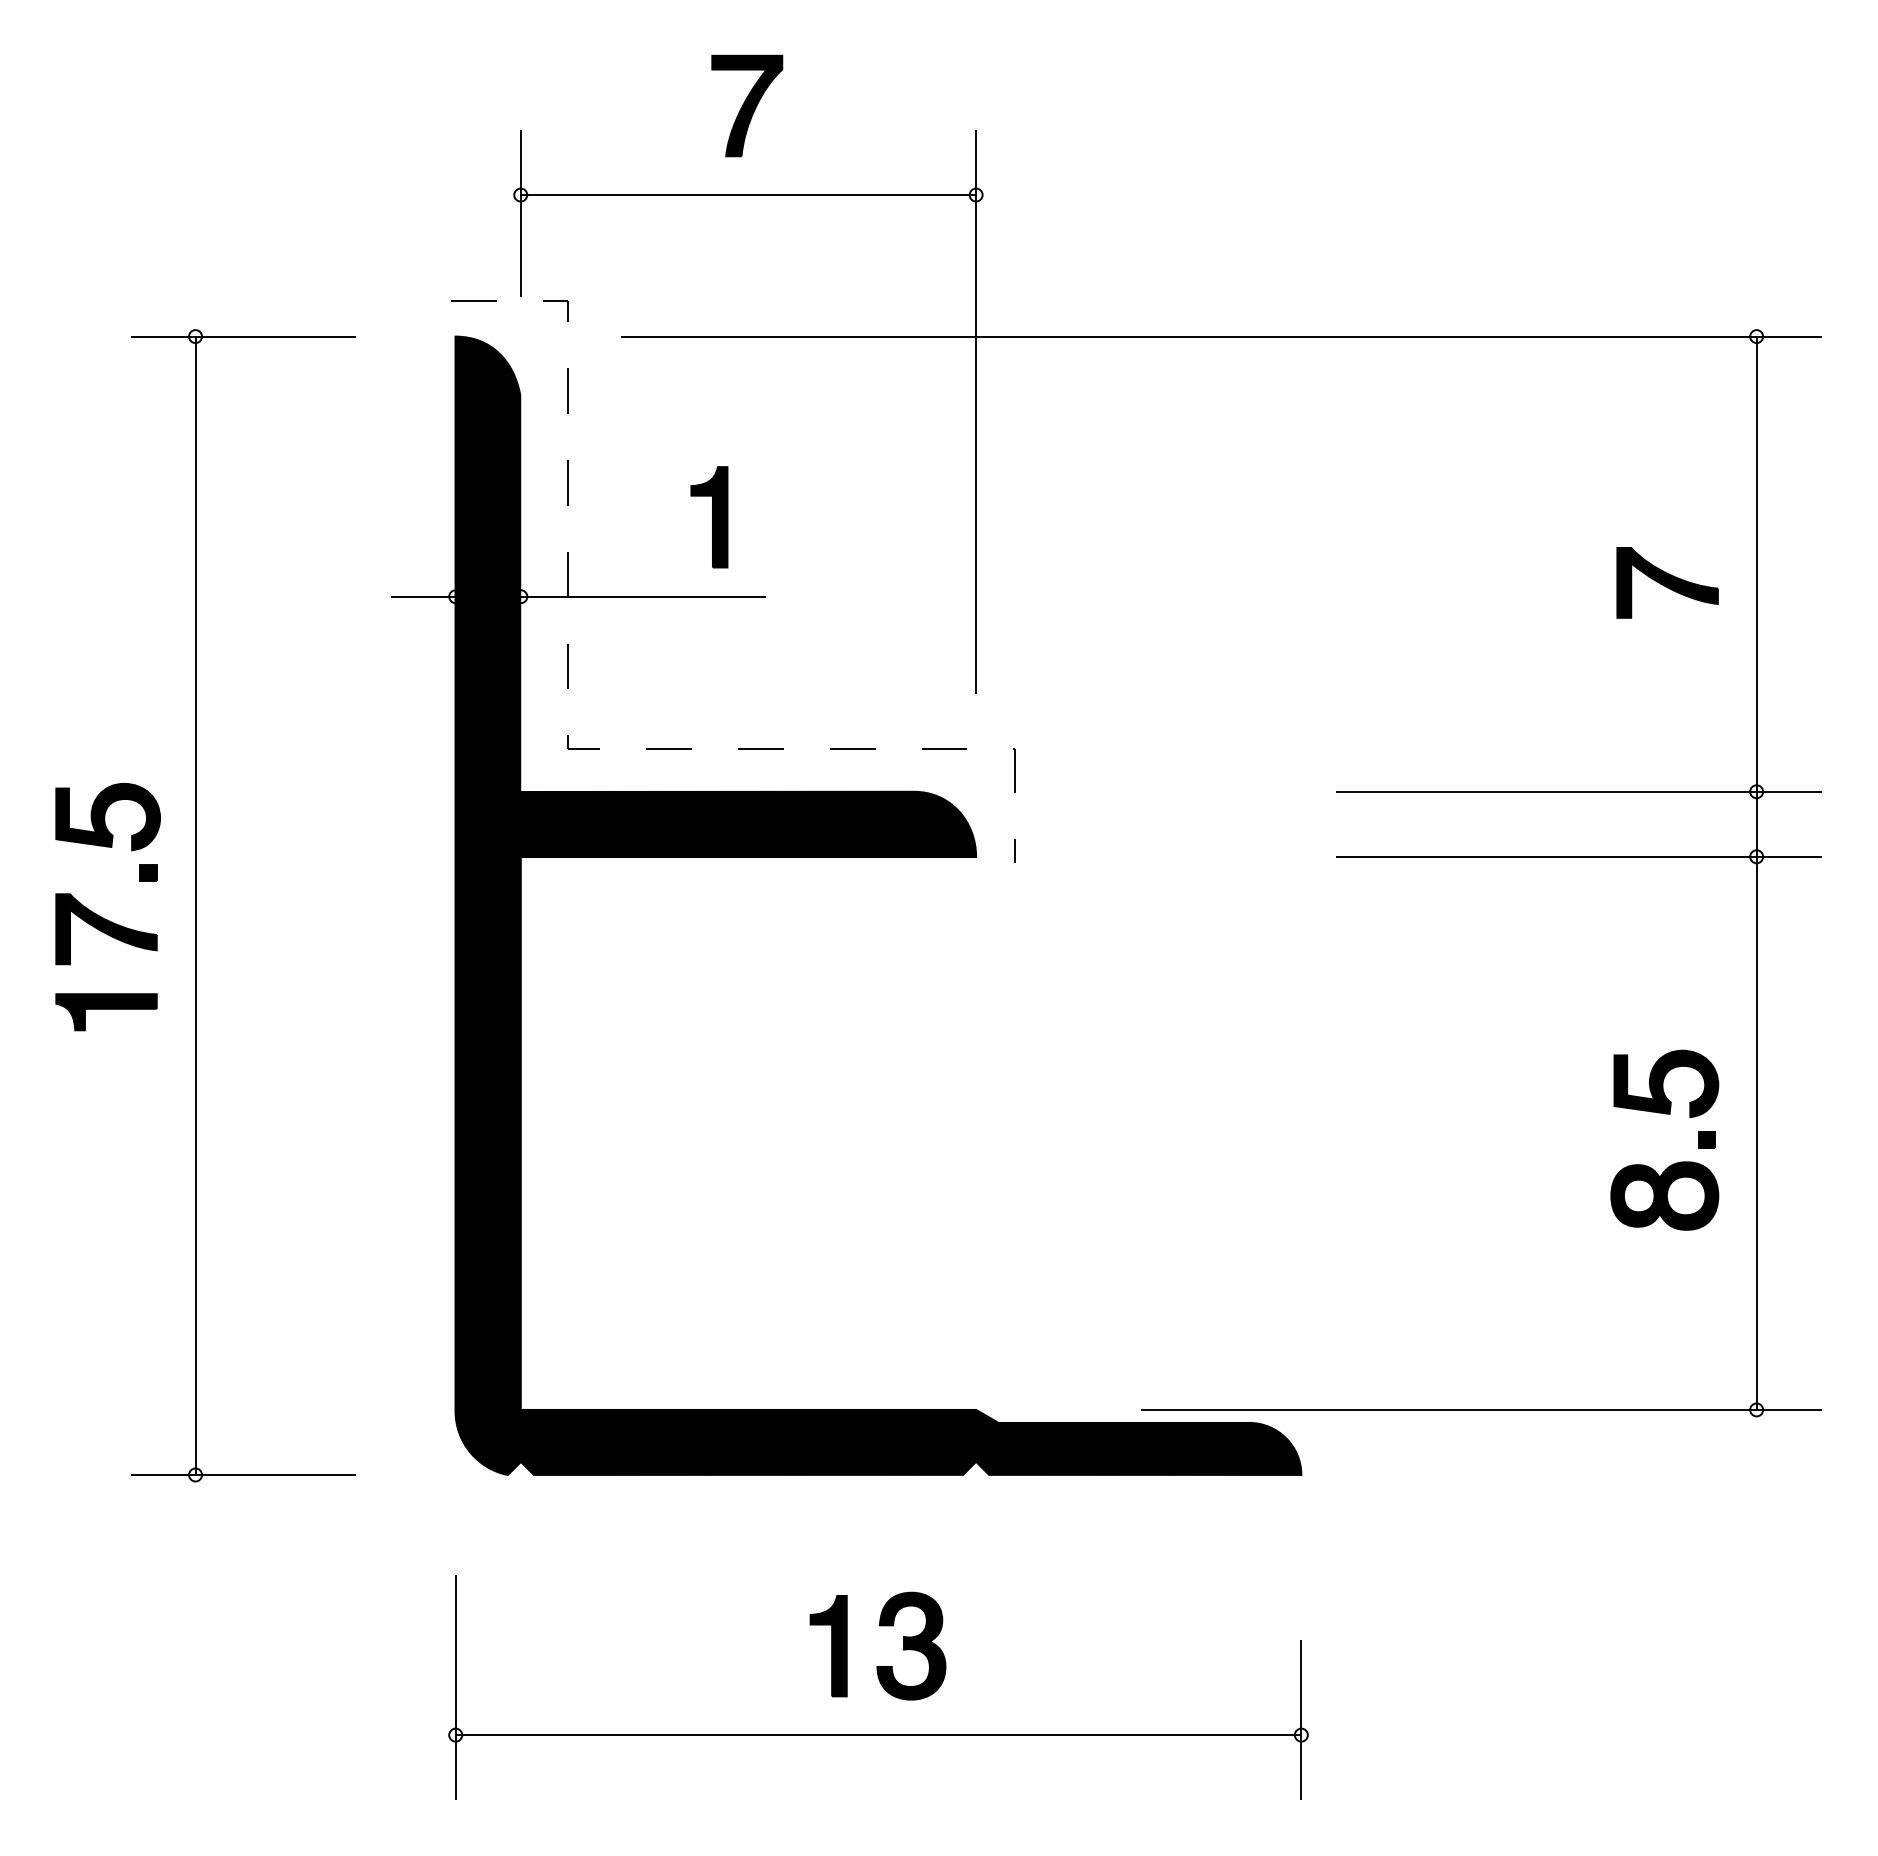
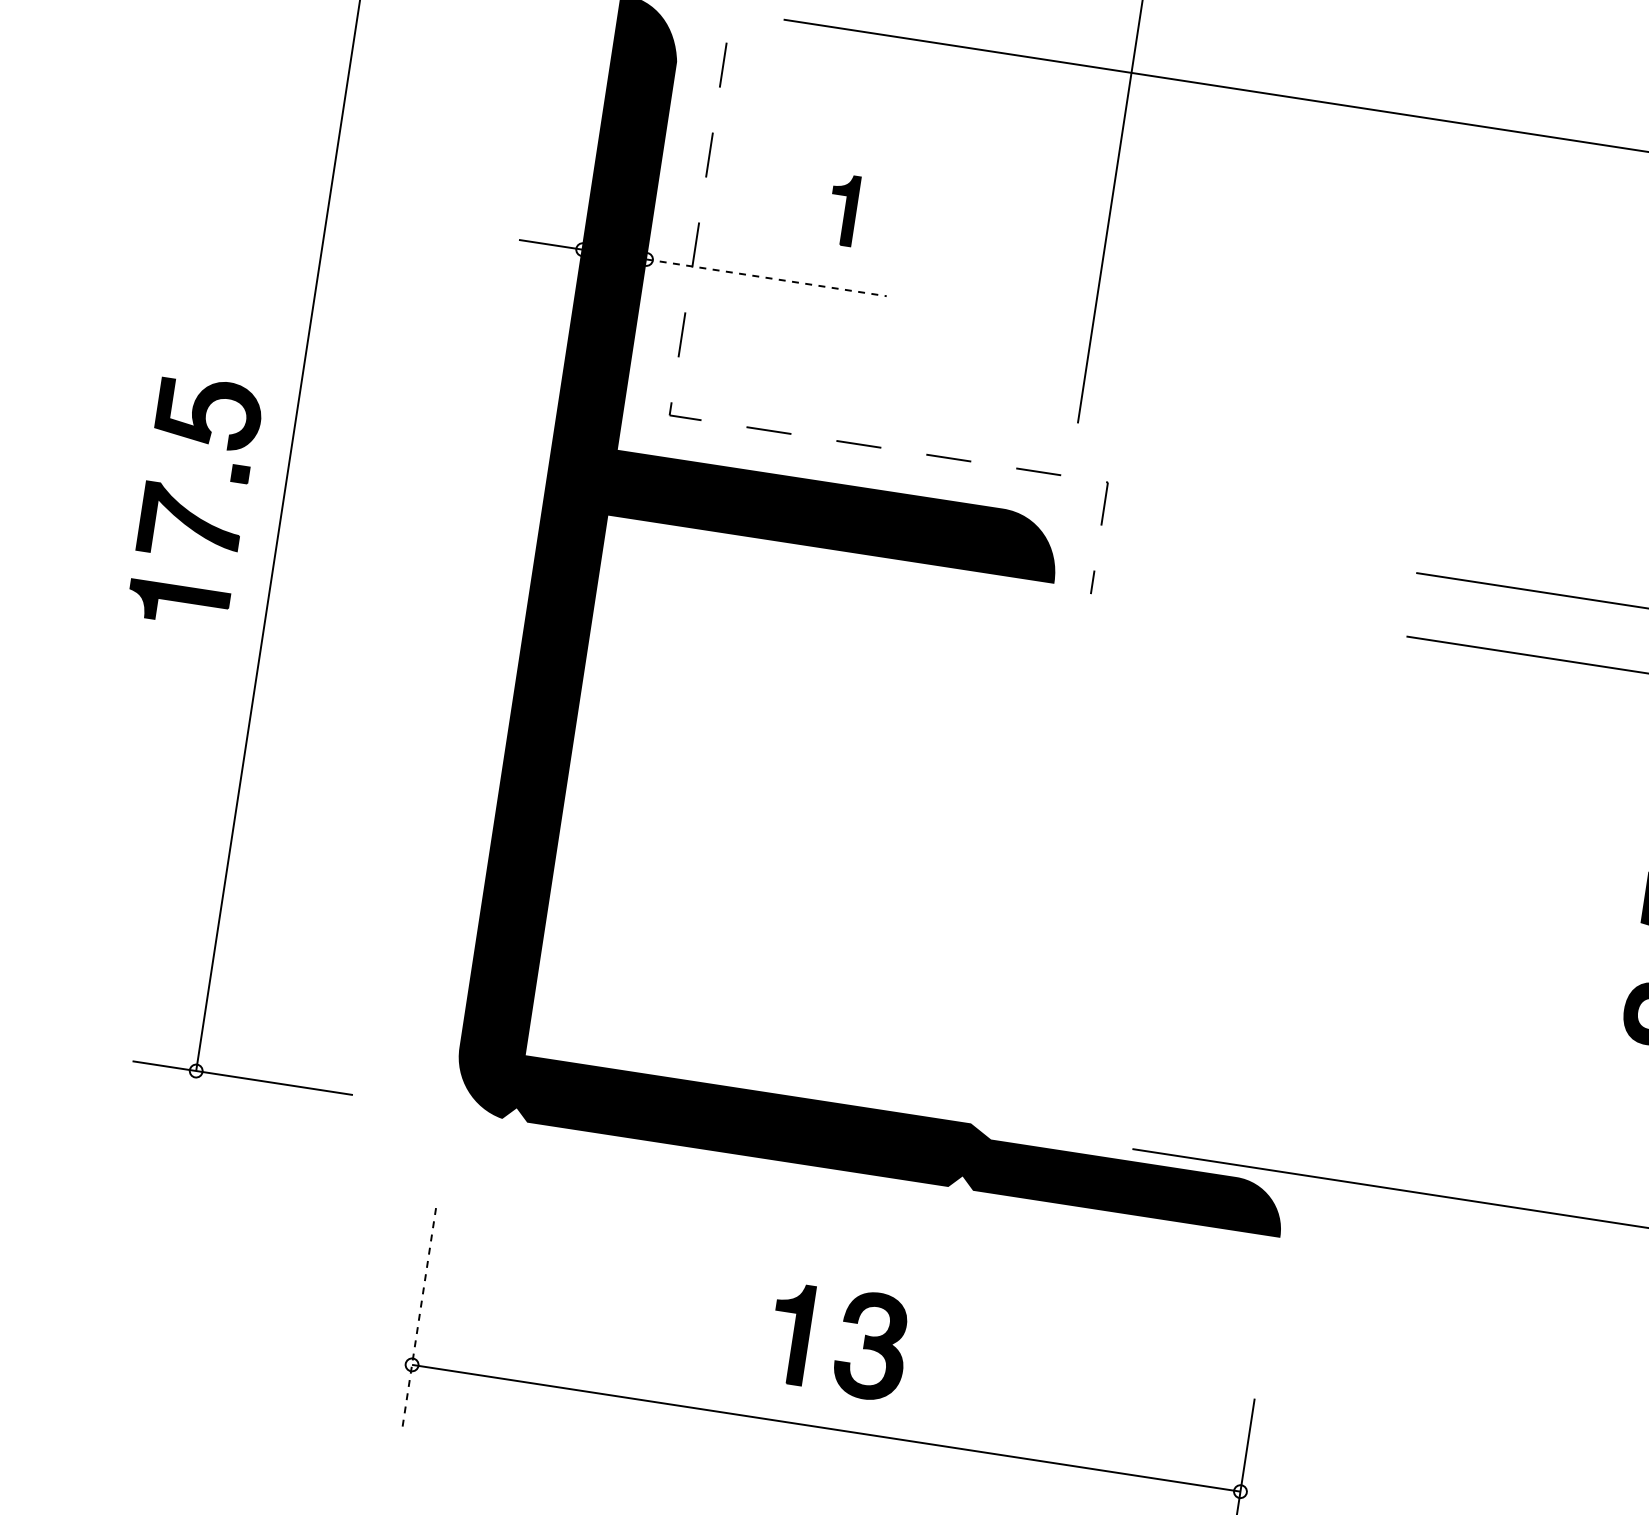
part: (709, 517) -> (843, 210), size x0.7
line: (643, 596) -> (766, 277), solid -> dashed
line: (455, 1687) -> (419, 1318), solid -> dashed

